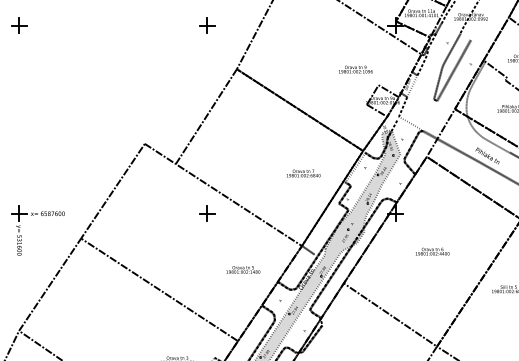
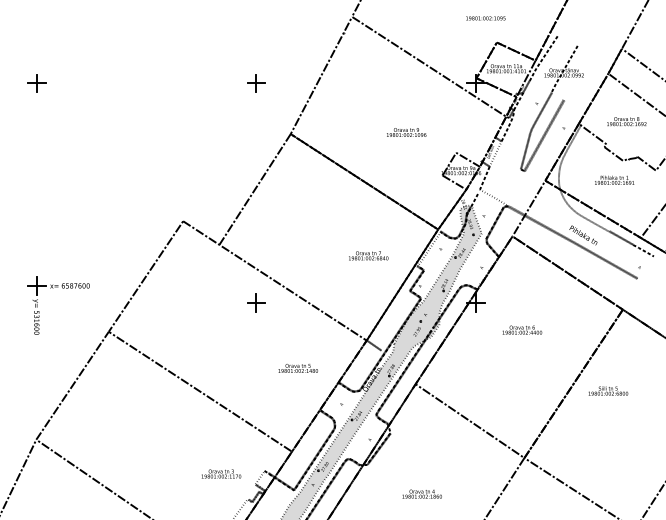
text: (355, 69) -> (406, 132), moved
part: (41, 215) -> (62, 288), moved
text: (432, 251) -> (522, 329), moved

